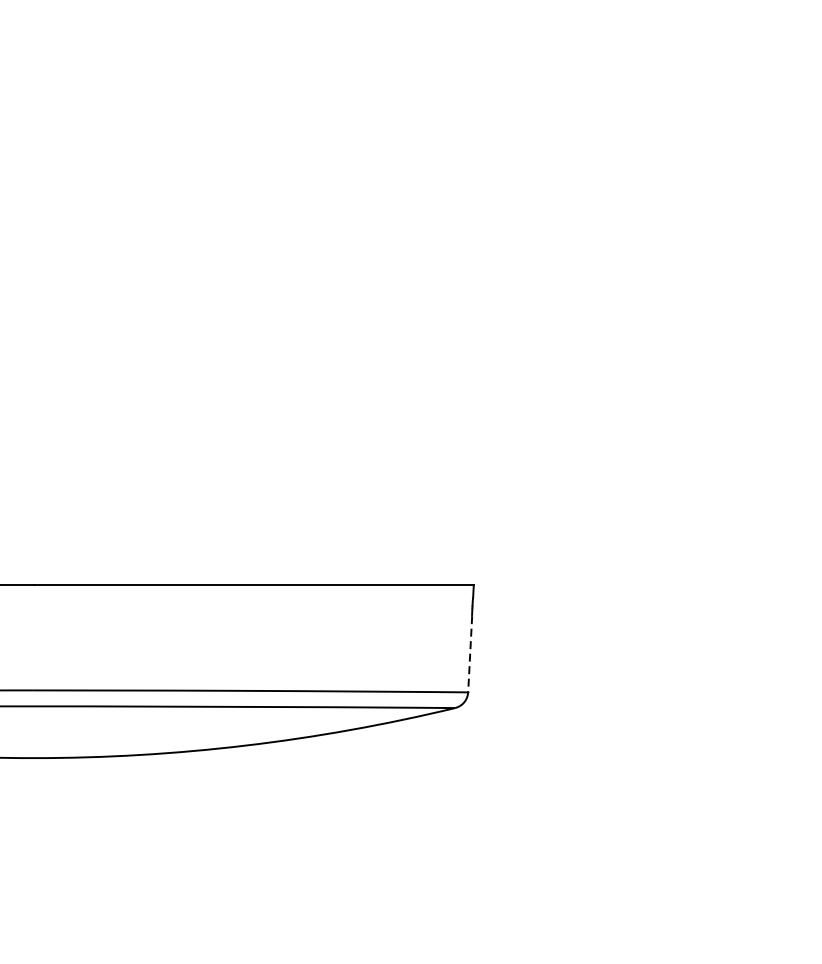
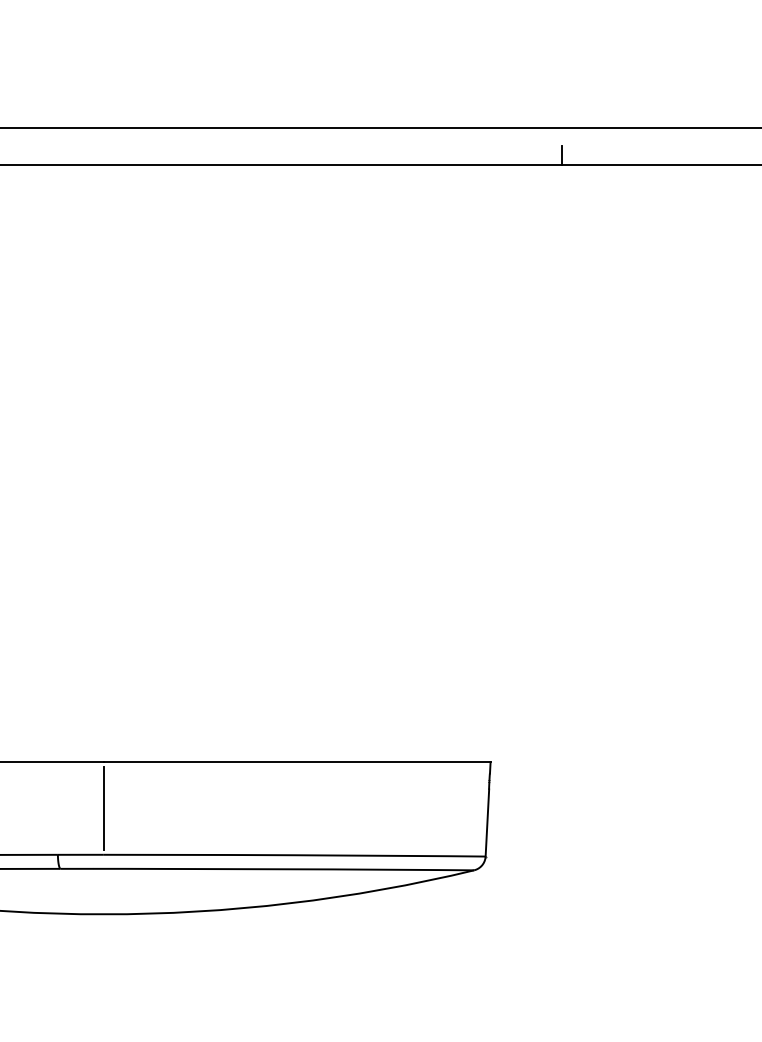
line: (33, 637) -> (103, 808), added
line: (470, 654) -> (487, 823), dashed -> solid

